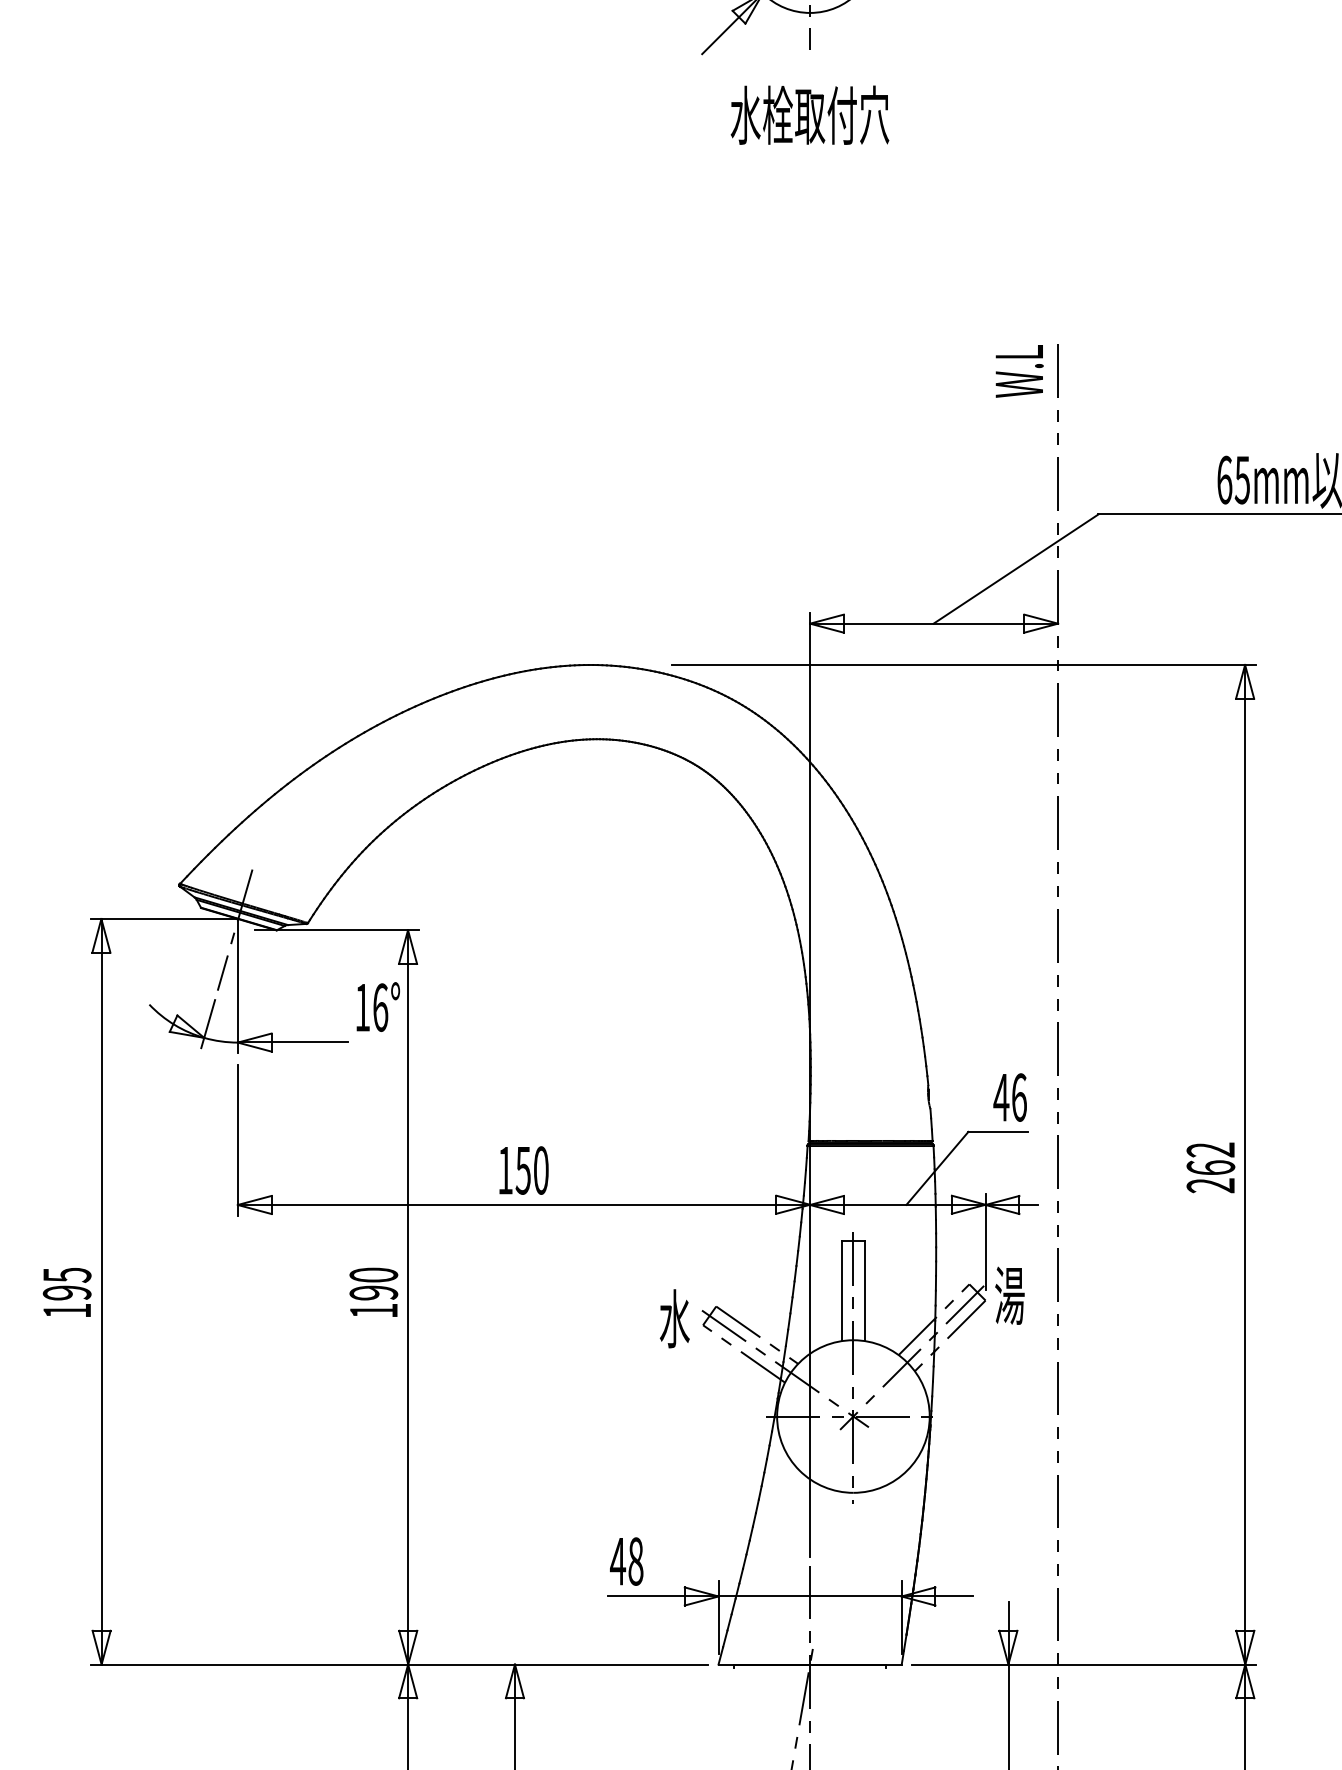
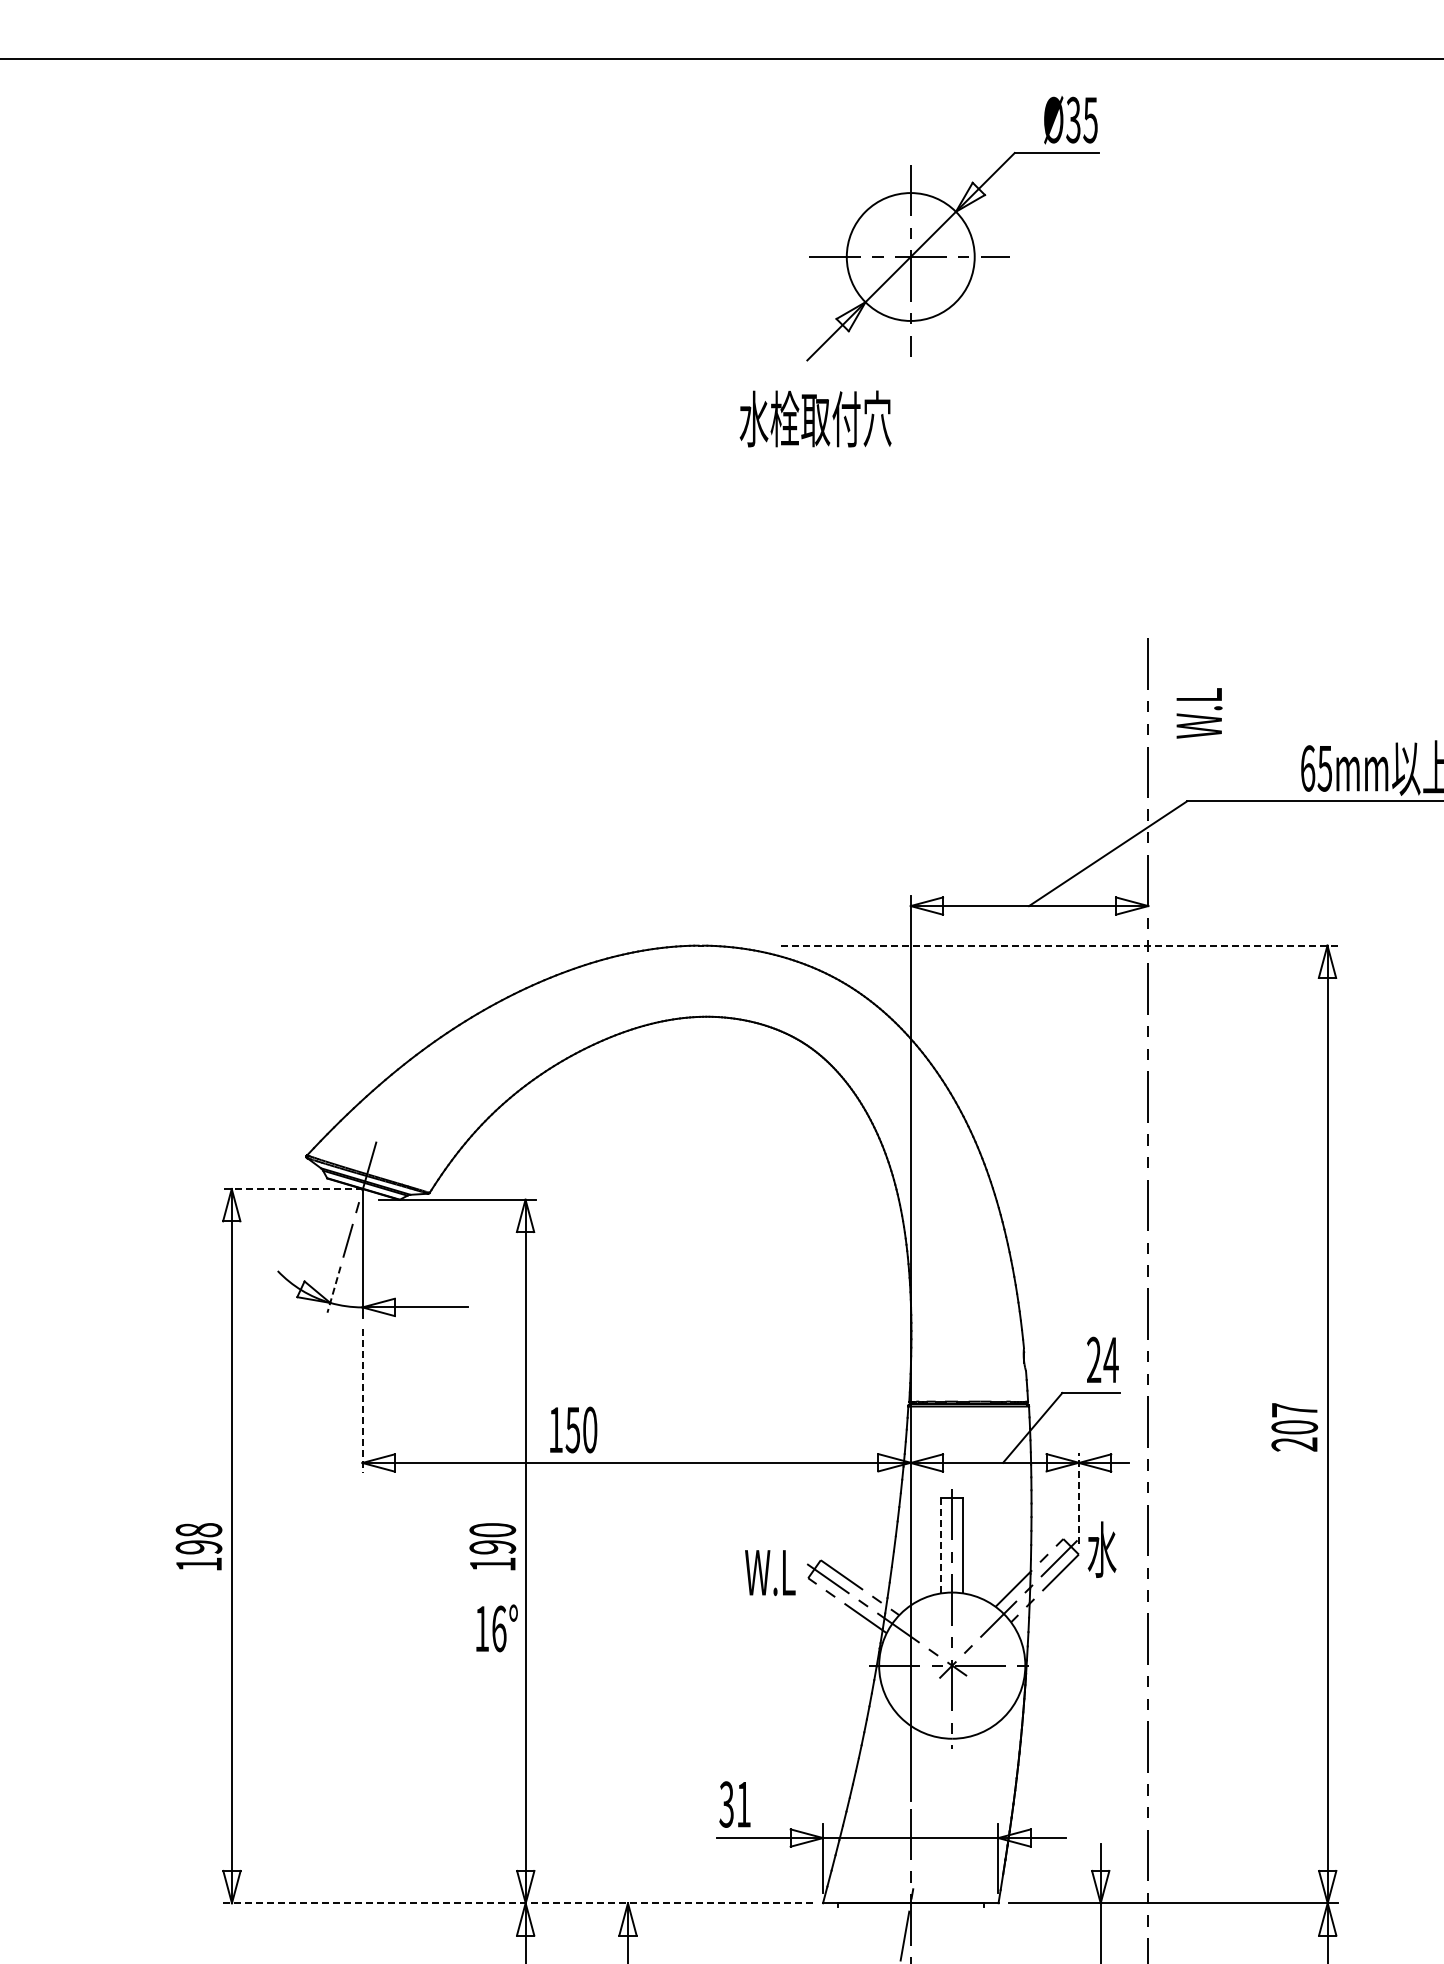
text: (809, 114) -> (815, 418), moved
text: (1019, 371) -> (1199, 713), moved
line: (964, 664) -> (1058, 945), solid -> dashed
line: (163, 919) -> (291, 1189), solid -> dashed
text: (377, 1007) -> (496, 1628), moved
line: (208, 1023) -> (334, 1289), solid -> dashed
text: (1010, 1096) -> (1102, 1359), 46 -> 24
line: (237, 1140) -> (362, 1401), solid -> dashed
text: (1210, 1158) -> (1294, 1418), 262 -> 207
text: (523, 1170) -> (573, 1429), moved
line: (985, 1242) -> (1078, 1498), solid -> dashed
text: (66, 1275) -> (198, 1530), 195 -> 198
line: (842, 1291) -> (941, 1545), solid -> dashed
text: (1009, 1295) -> (1101, 1549), 湯 -> 水
text: (663, 1318) -> (770, 1571), 水 -> W.L
text: (627, 1561) -> (735, 1804), 48 -> 31
line: (399, 1664) -> (517, 1903), solid -> dashed

